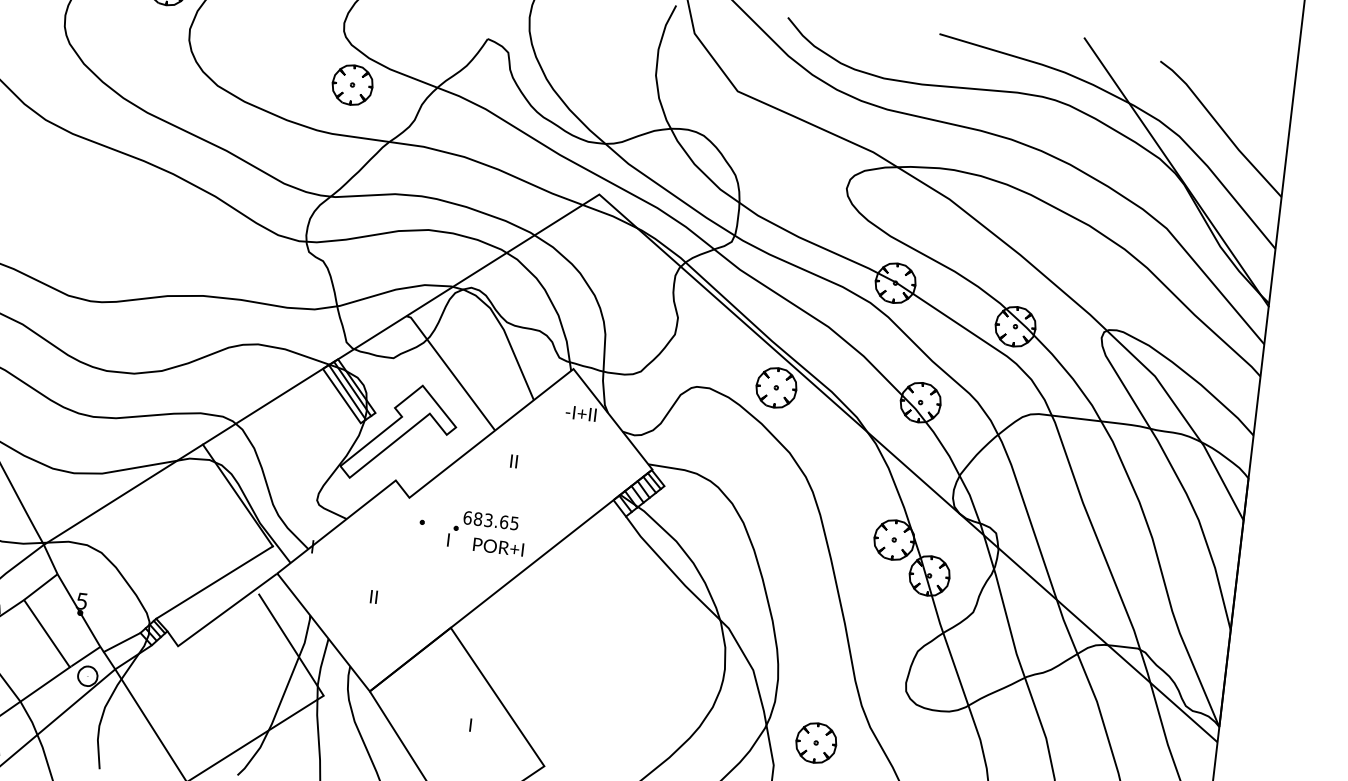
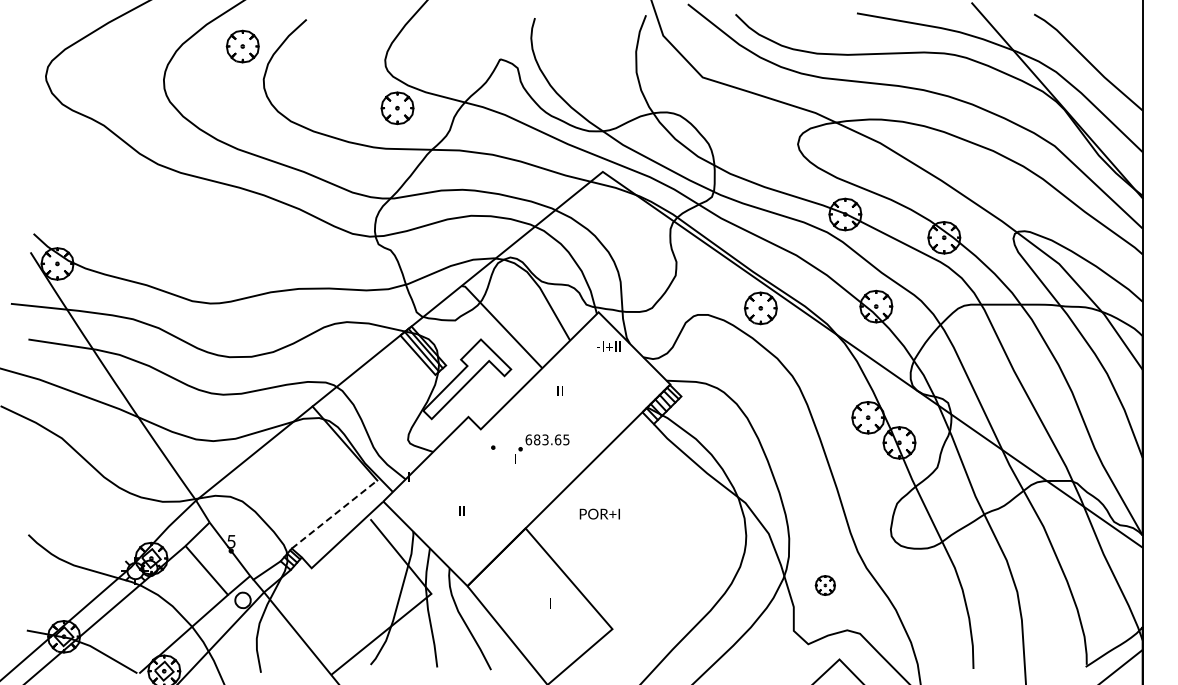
text: (498, 546) -> (599, 513), moved
line: (214, 582) -> (334, 514), solid -> dashed
part: (816, 743) -> (825, 585), size x0.6

